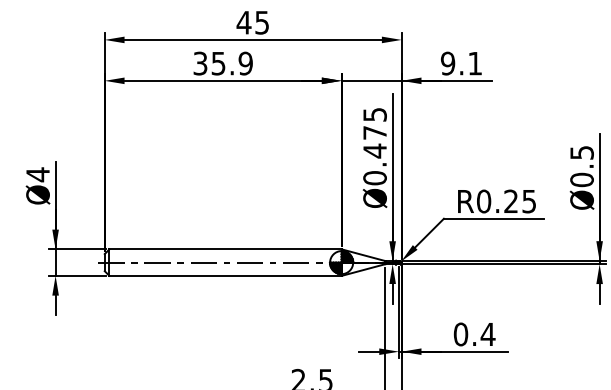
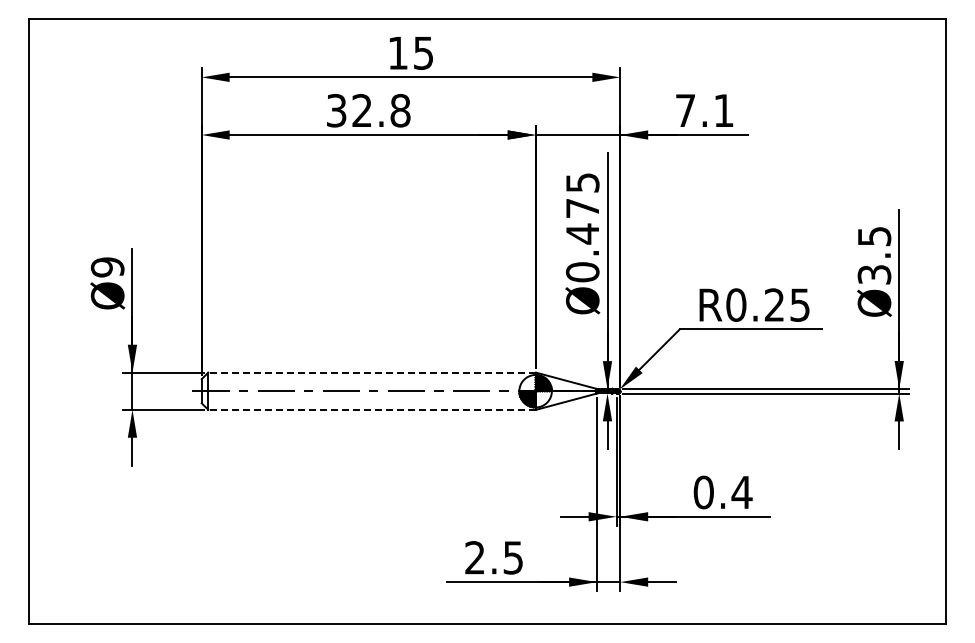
text: (243, 22) -> (397, 53), 45 -> 15
text: (232, 63) -> (381, 110), 35.9 -> 32.8
text: (447, 63) -> (685, 110), 9.1 -> 7.1
text: (37, 174) -> (107, 267), Ø4 -> Ø9
text: (582, 179) -> (874, 274), Ø0.5 -> Ø3.5
line: (225, 249) -> (371, 372), solid -> dashed
line: (225, 275) -> (371, 409), solid -> dashed

